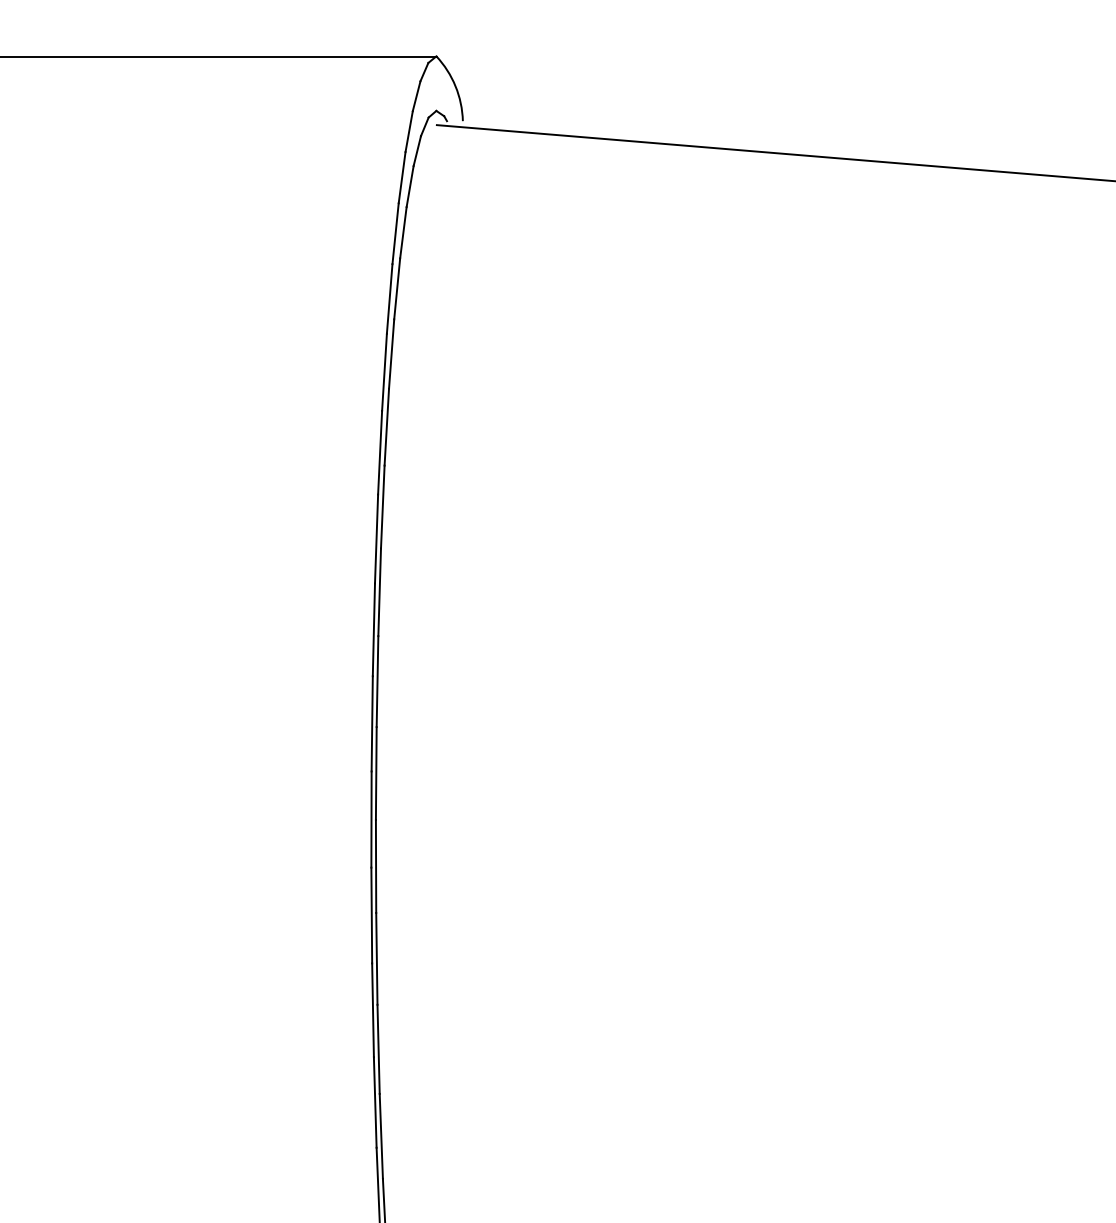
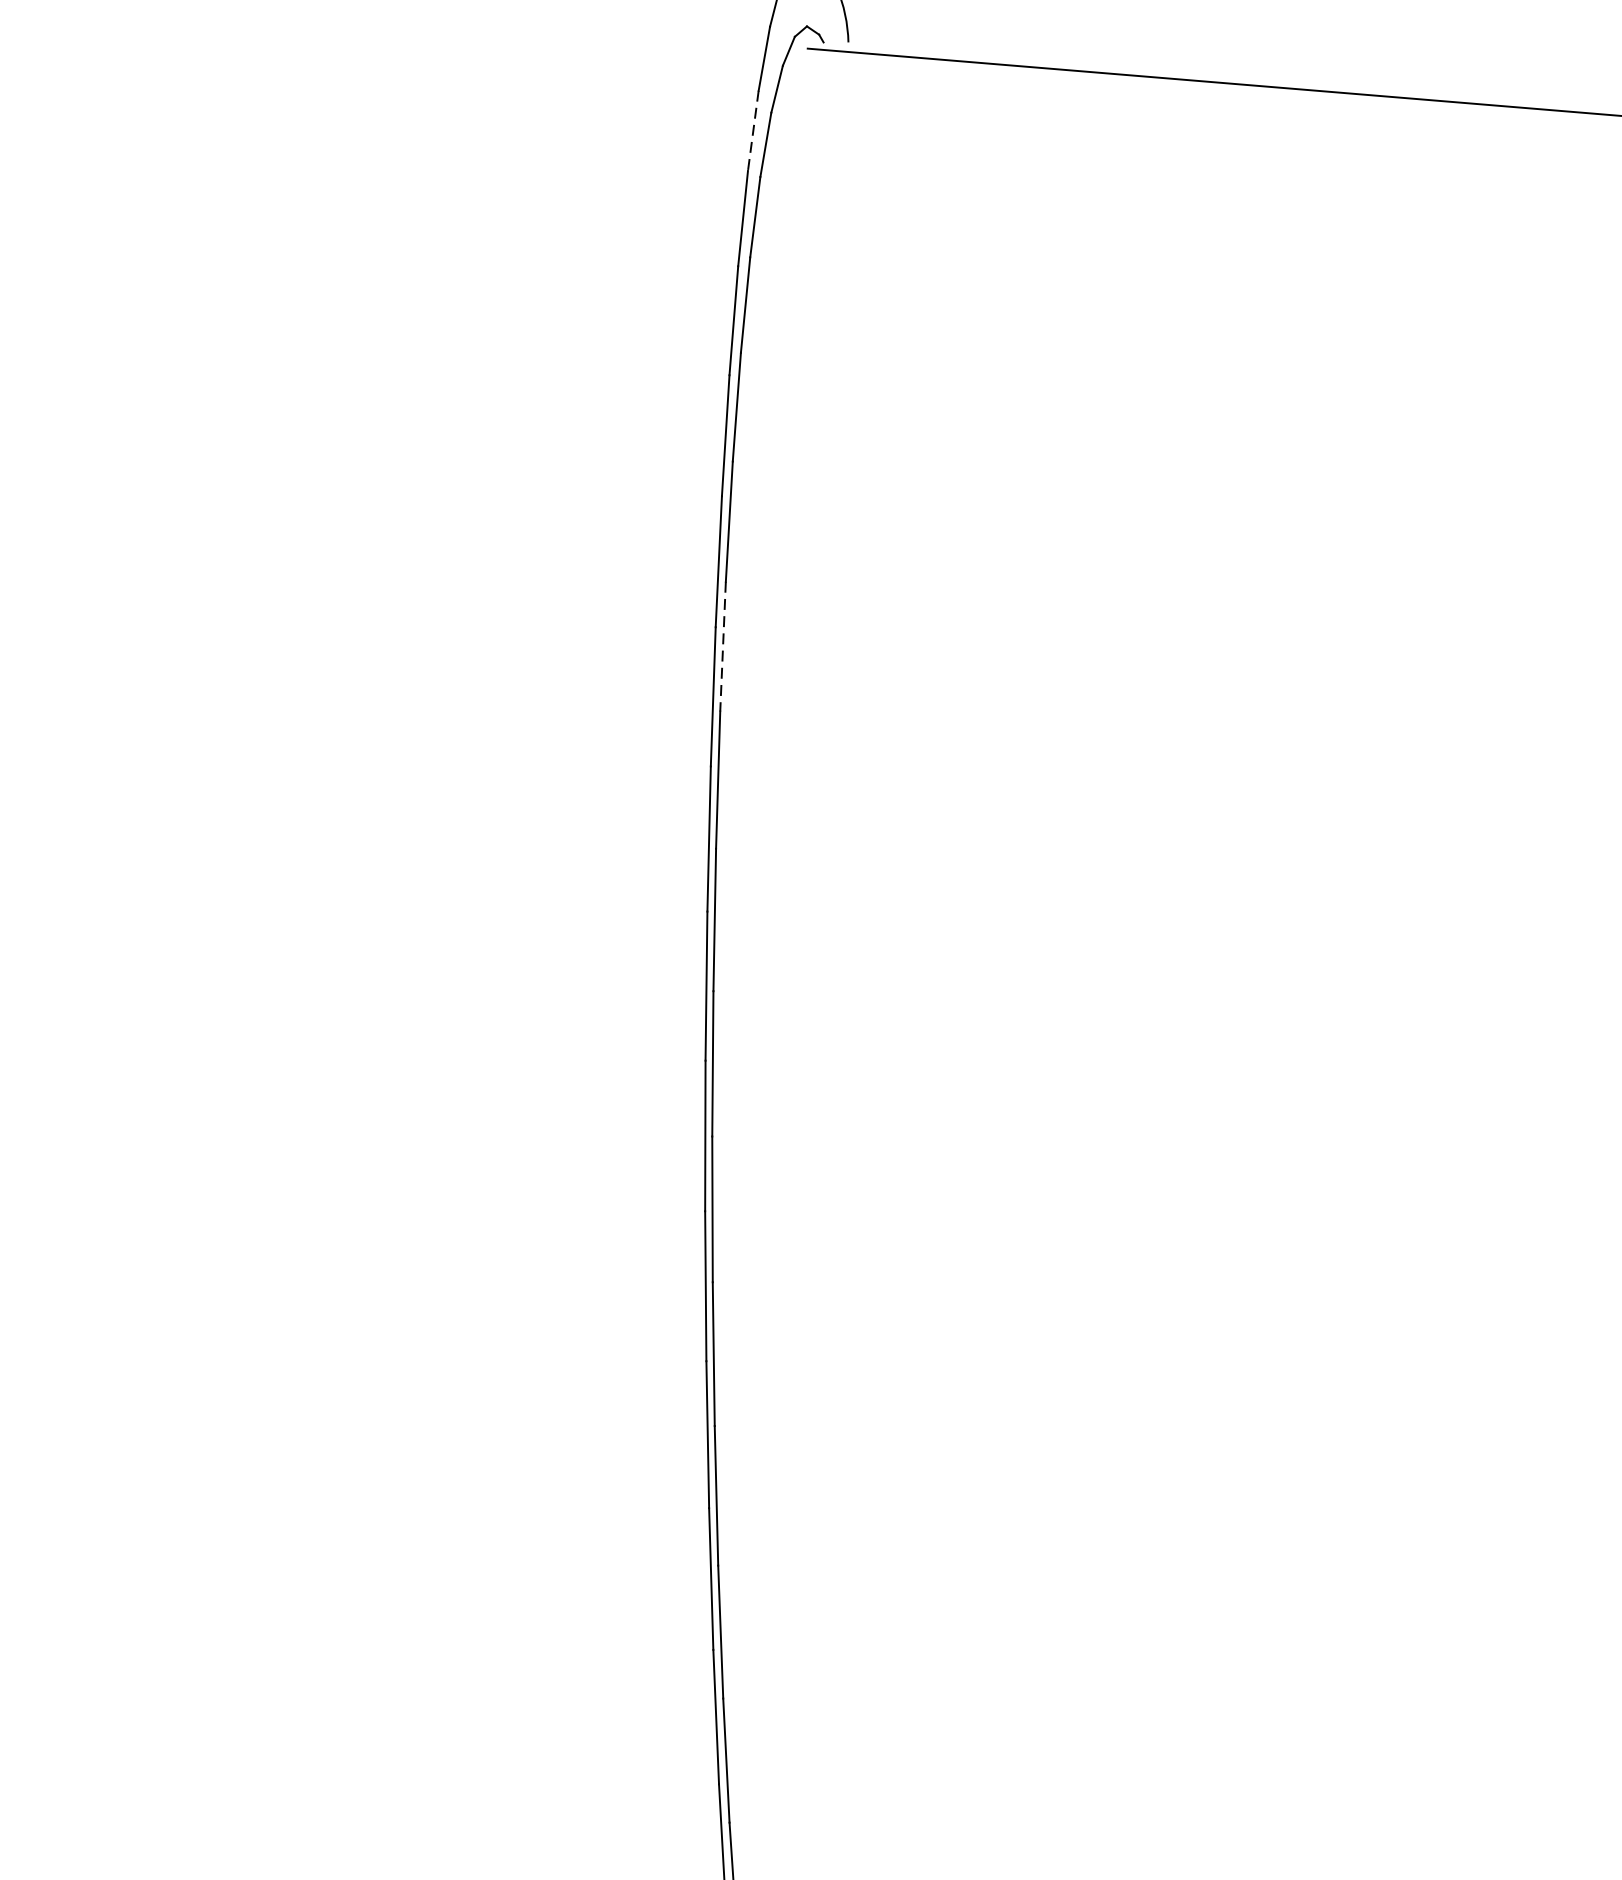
line: (402, 177) -> (753, 130), solid -> dashed
line: (382, 507) -> (722, 647), solid -> dashed

